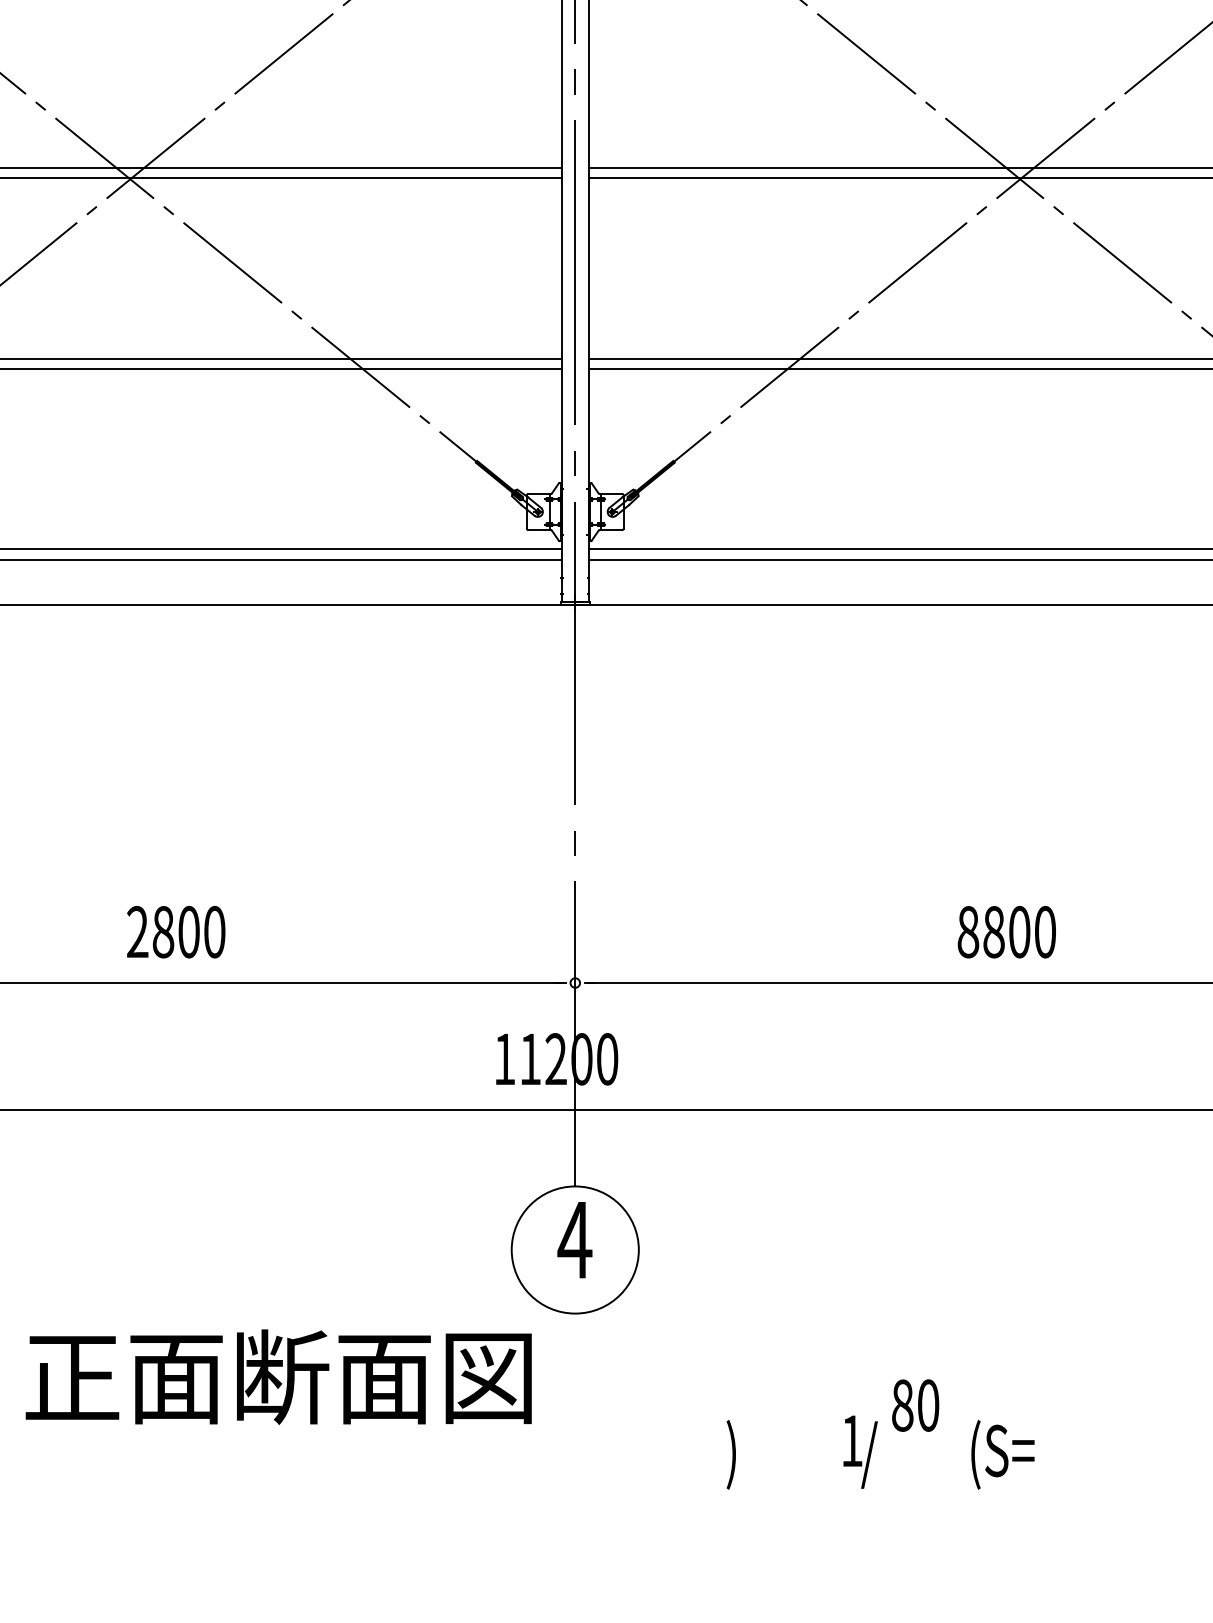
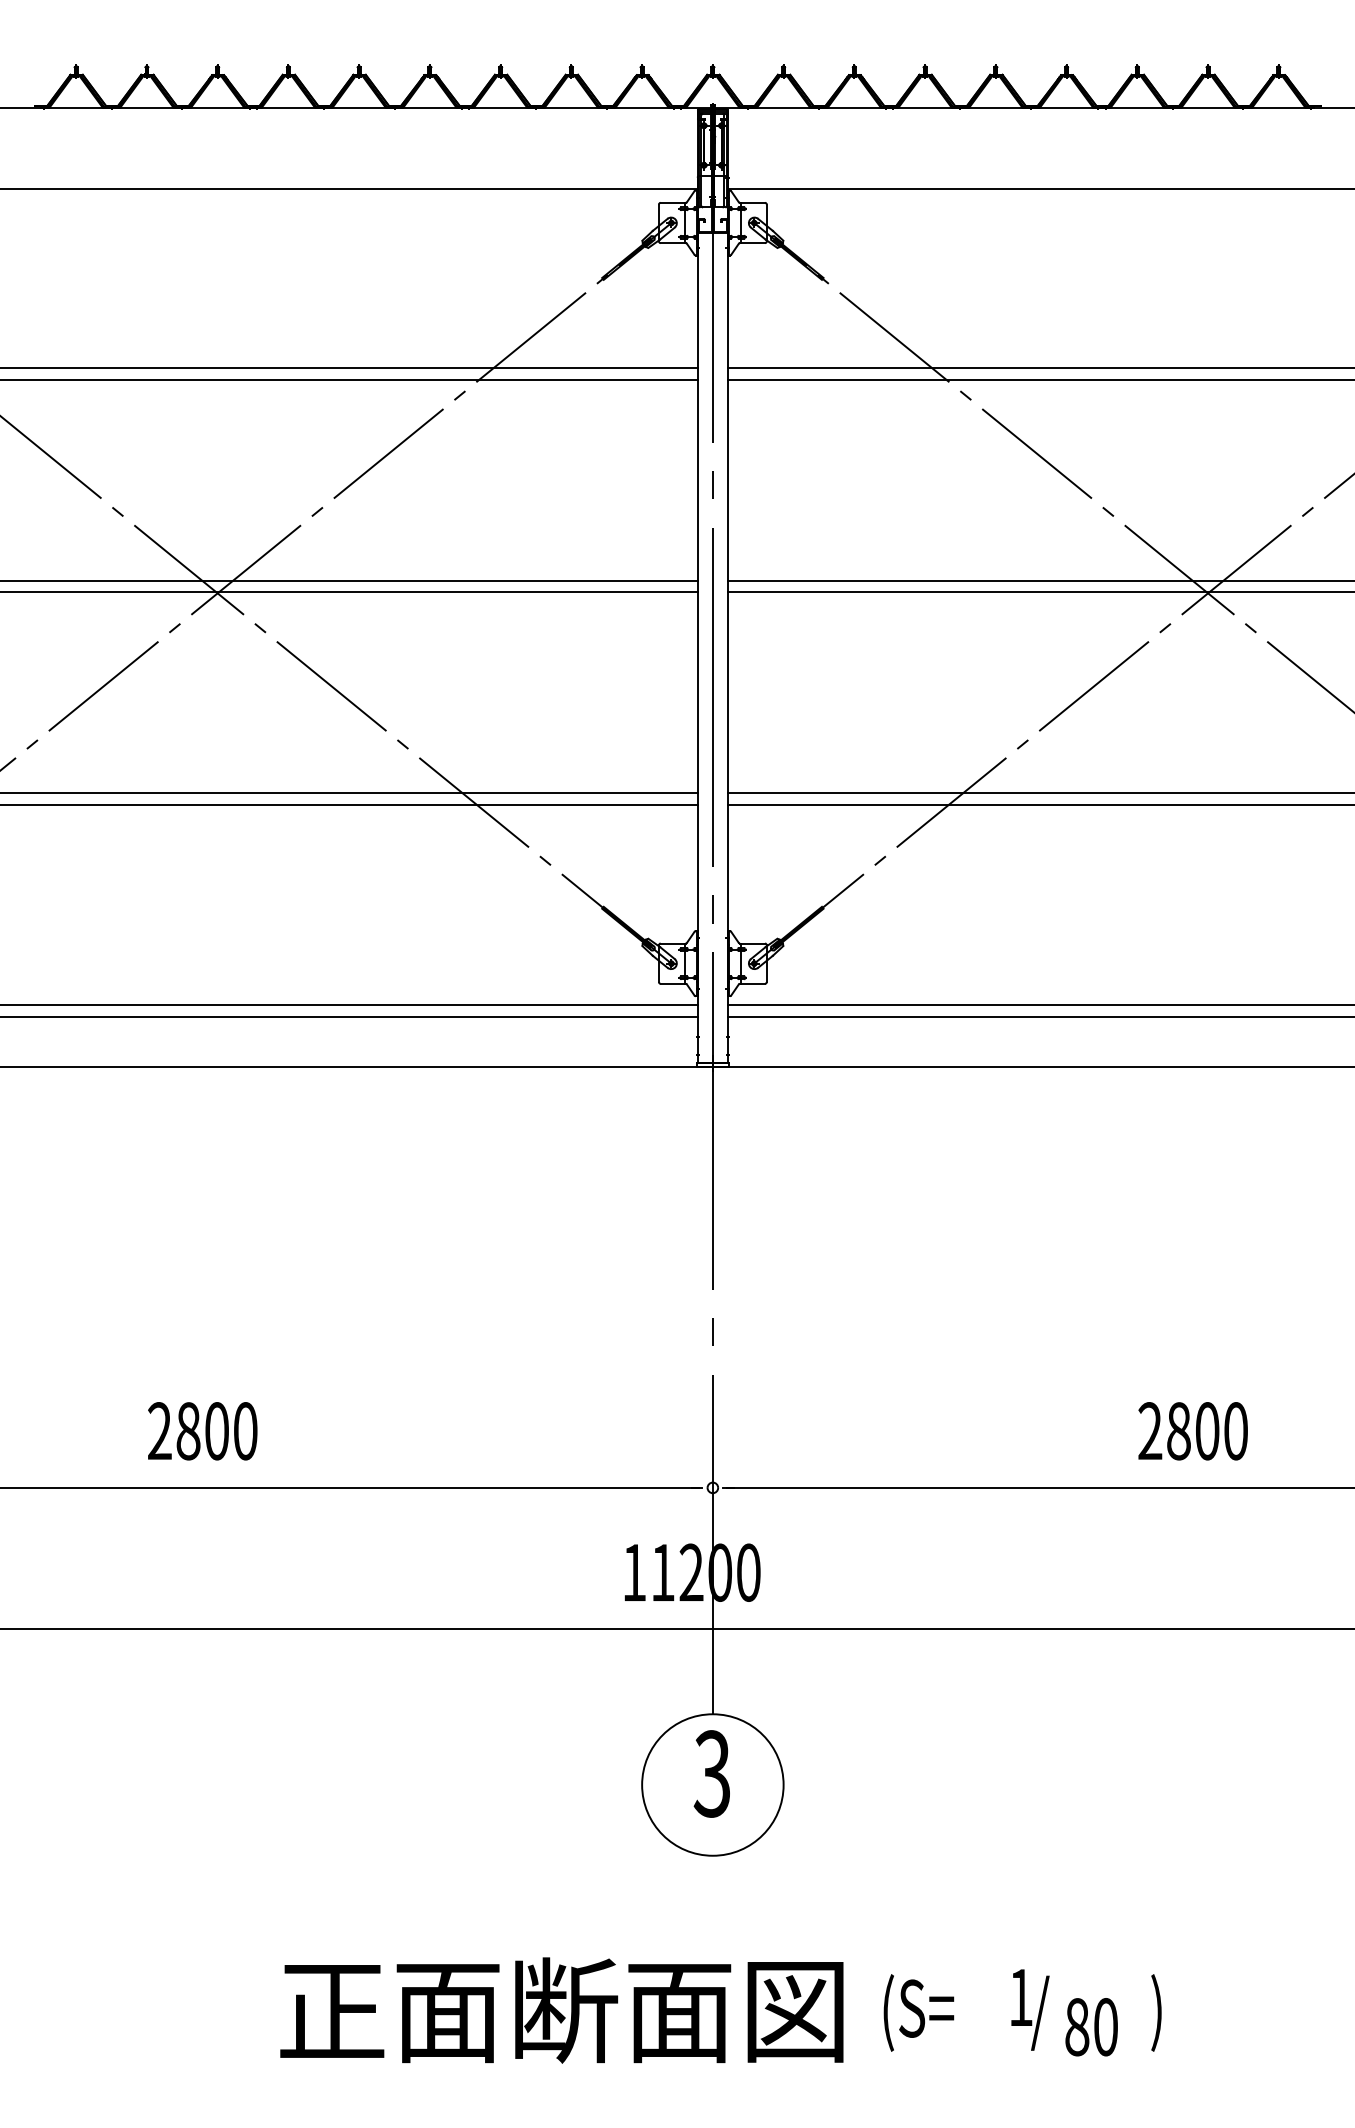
text: (176, 932) -> (202, 1431), moved
text: (968, 932) -> (1150, 1431), 8800 -> 2800
text: (574, 1239) -> (711, 1773), 4 -> 3
text: (278, 1377) -> (561, 2010), moved
text: (915, 1405) -> (1091, 2027), moved
text: (759, 1454) -> (917, 2012), ) -> (S=
text: (1001, 1454) -> (1187, 2012), (S= -> )

